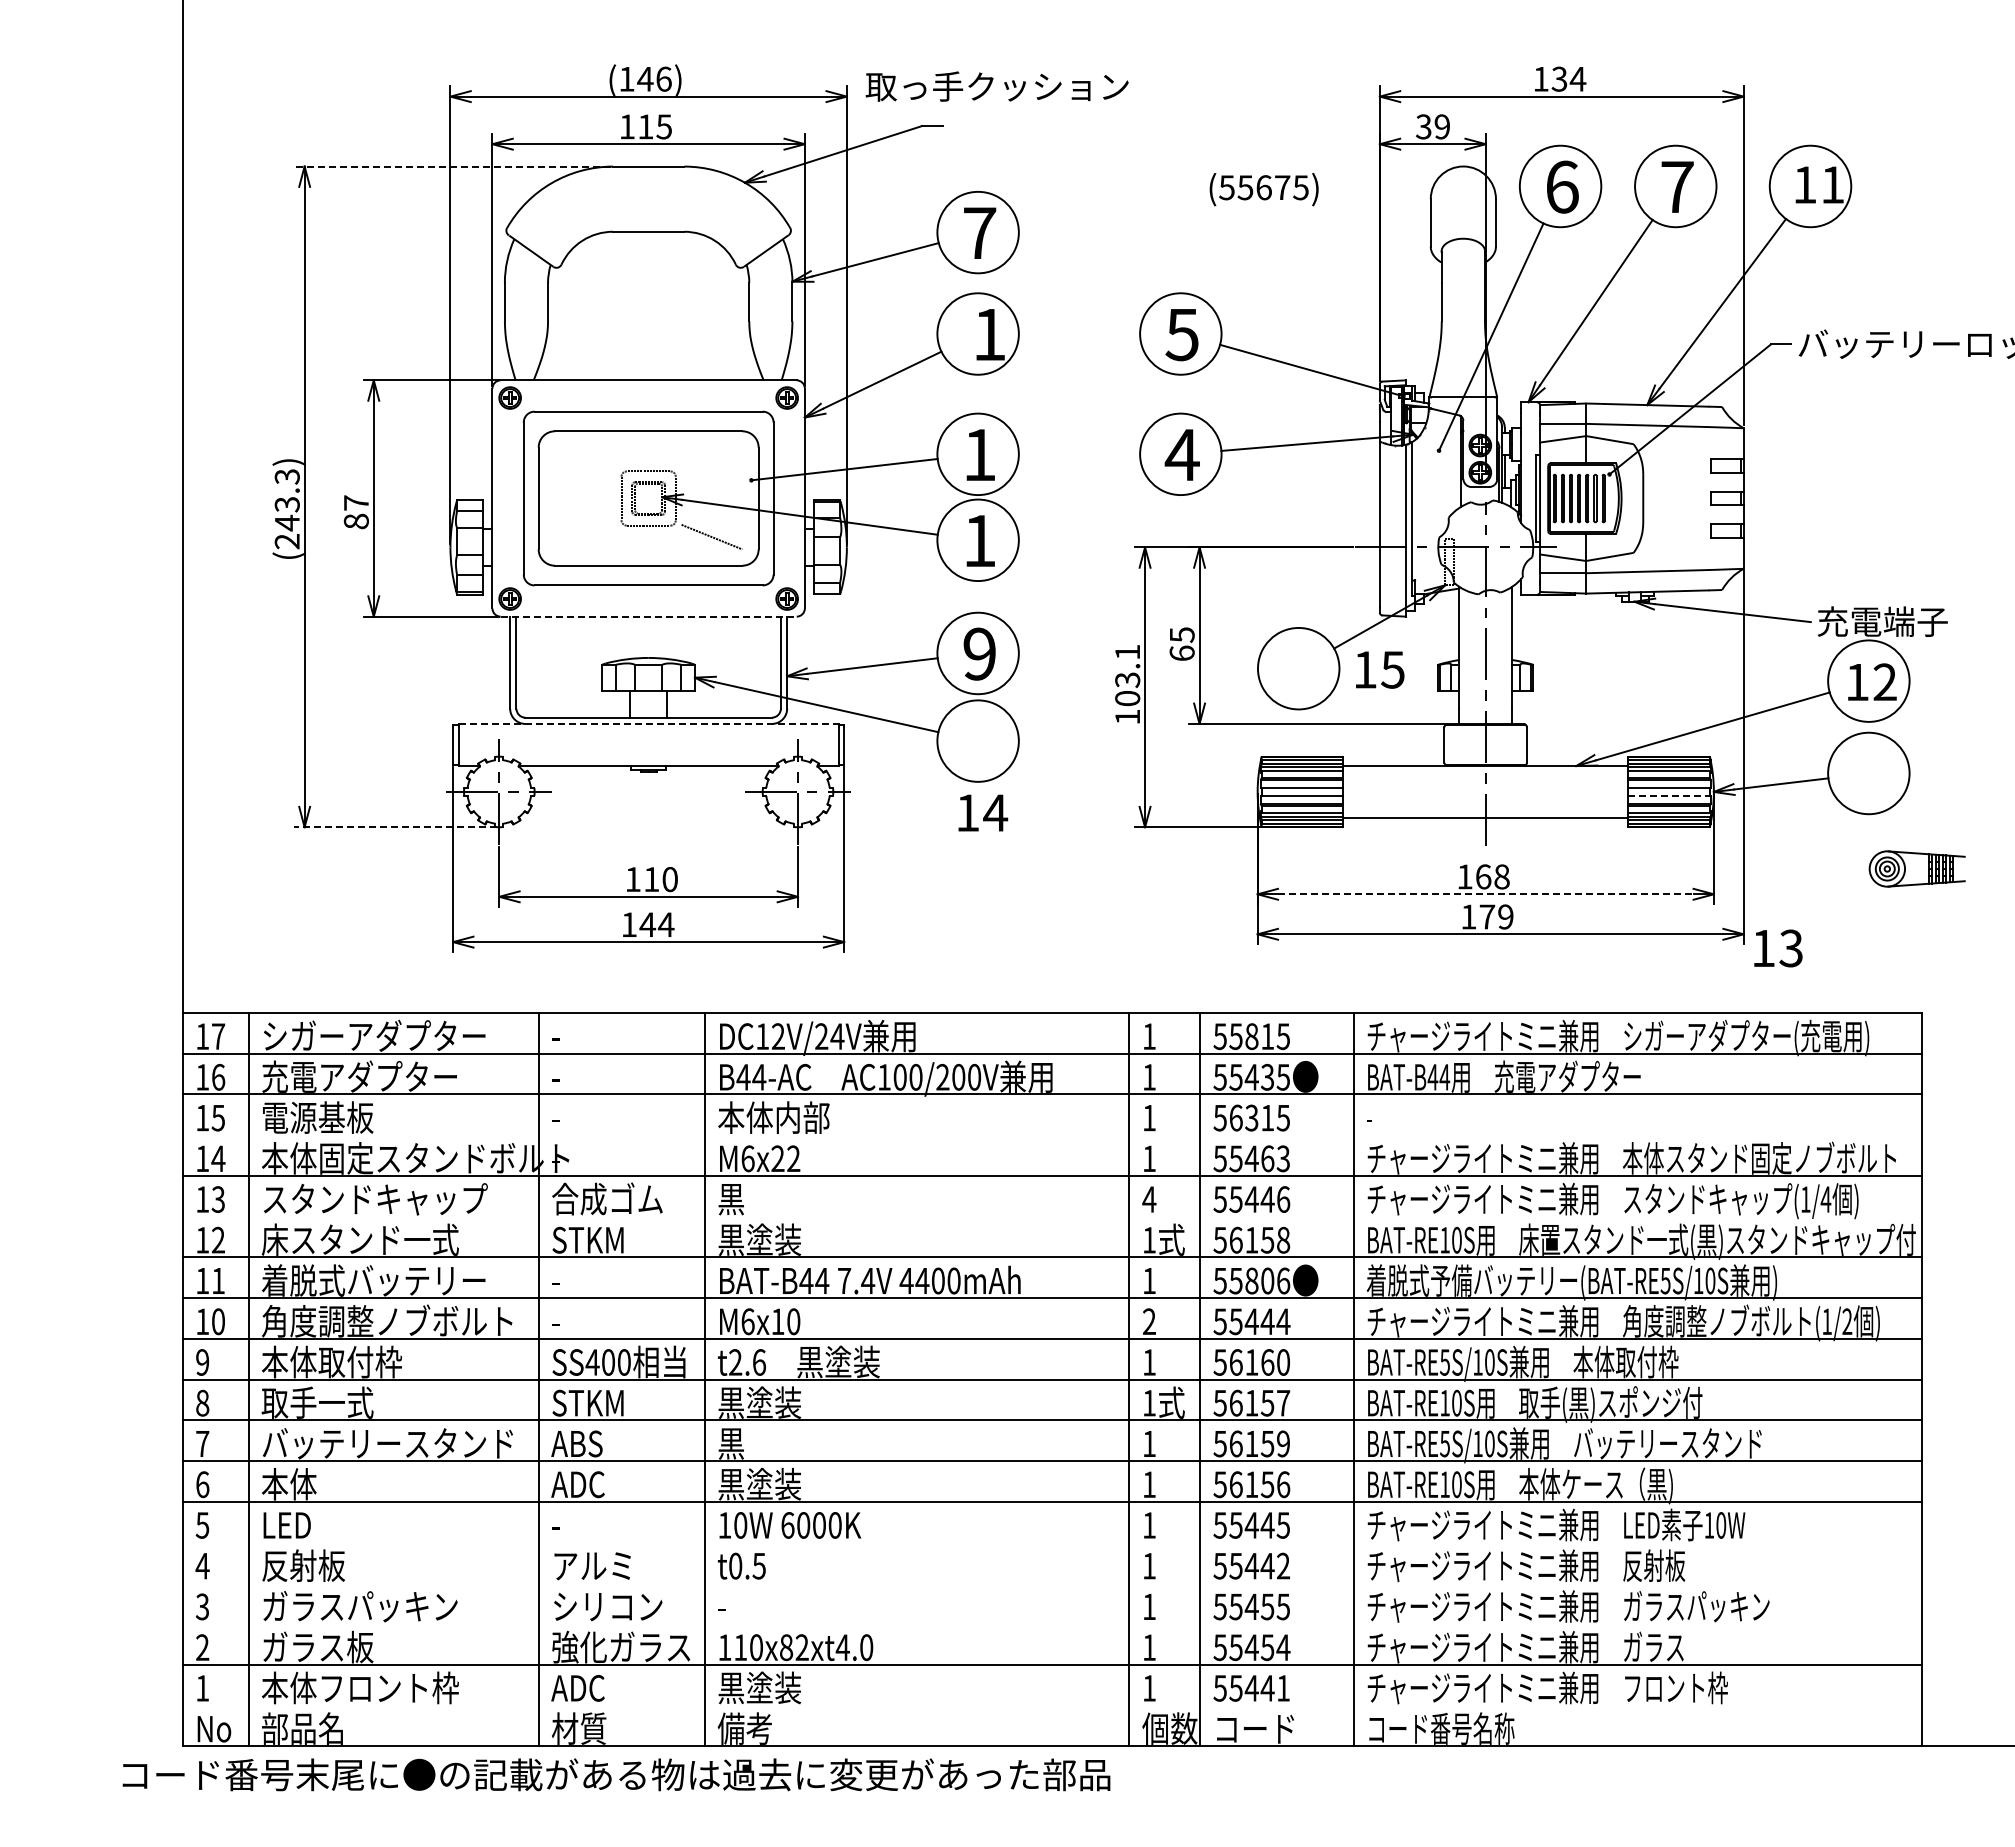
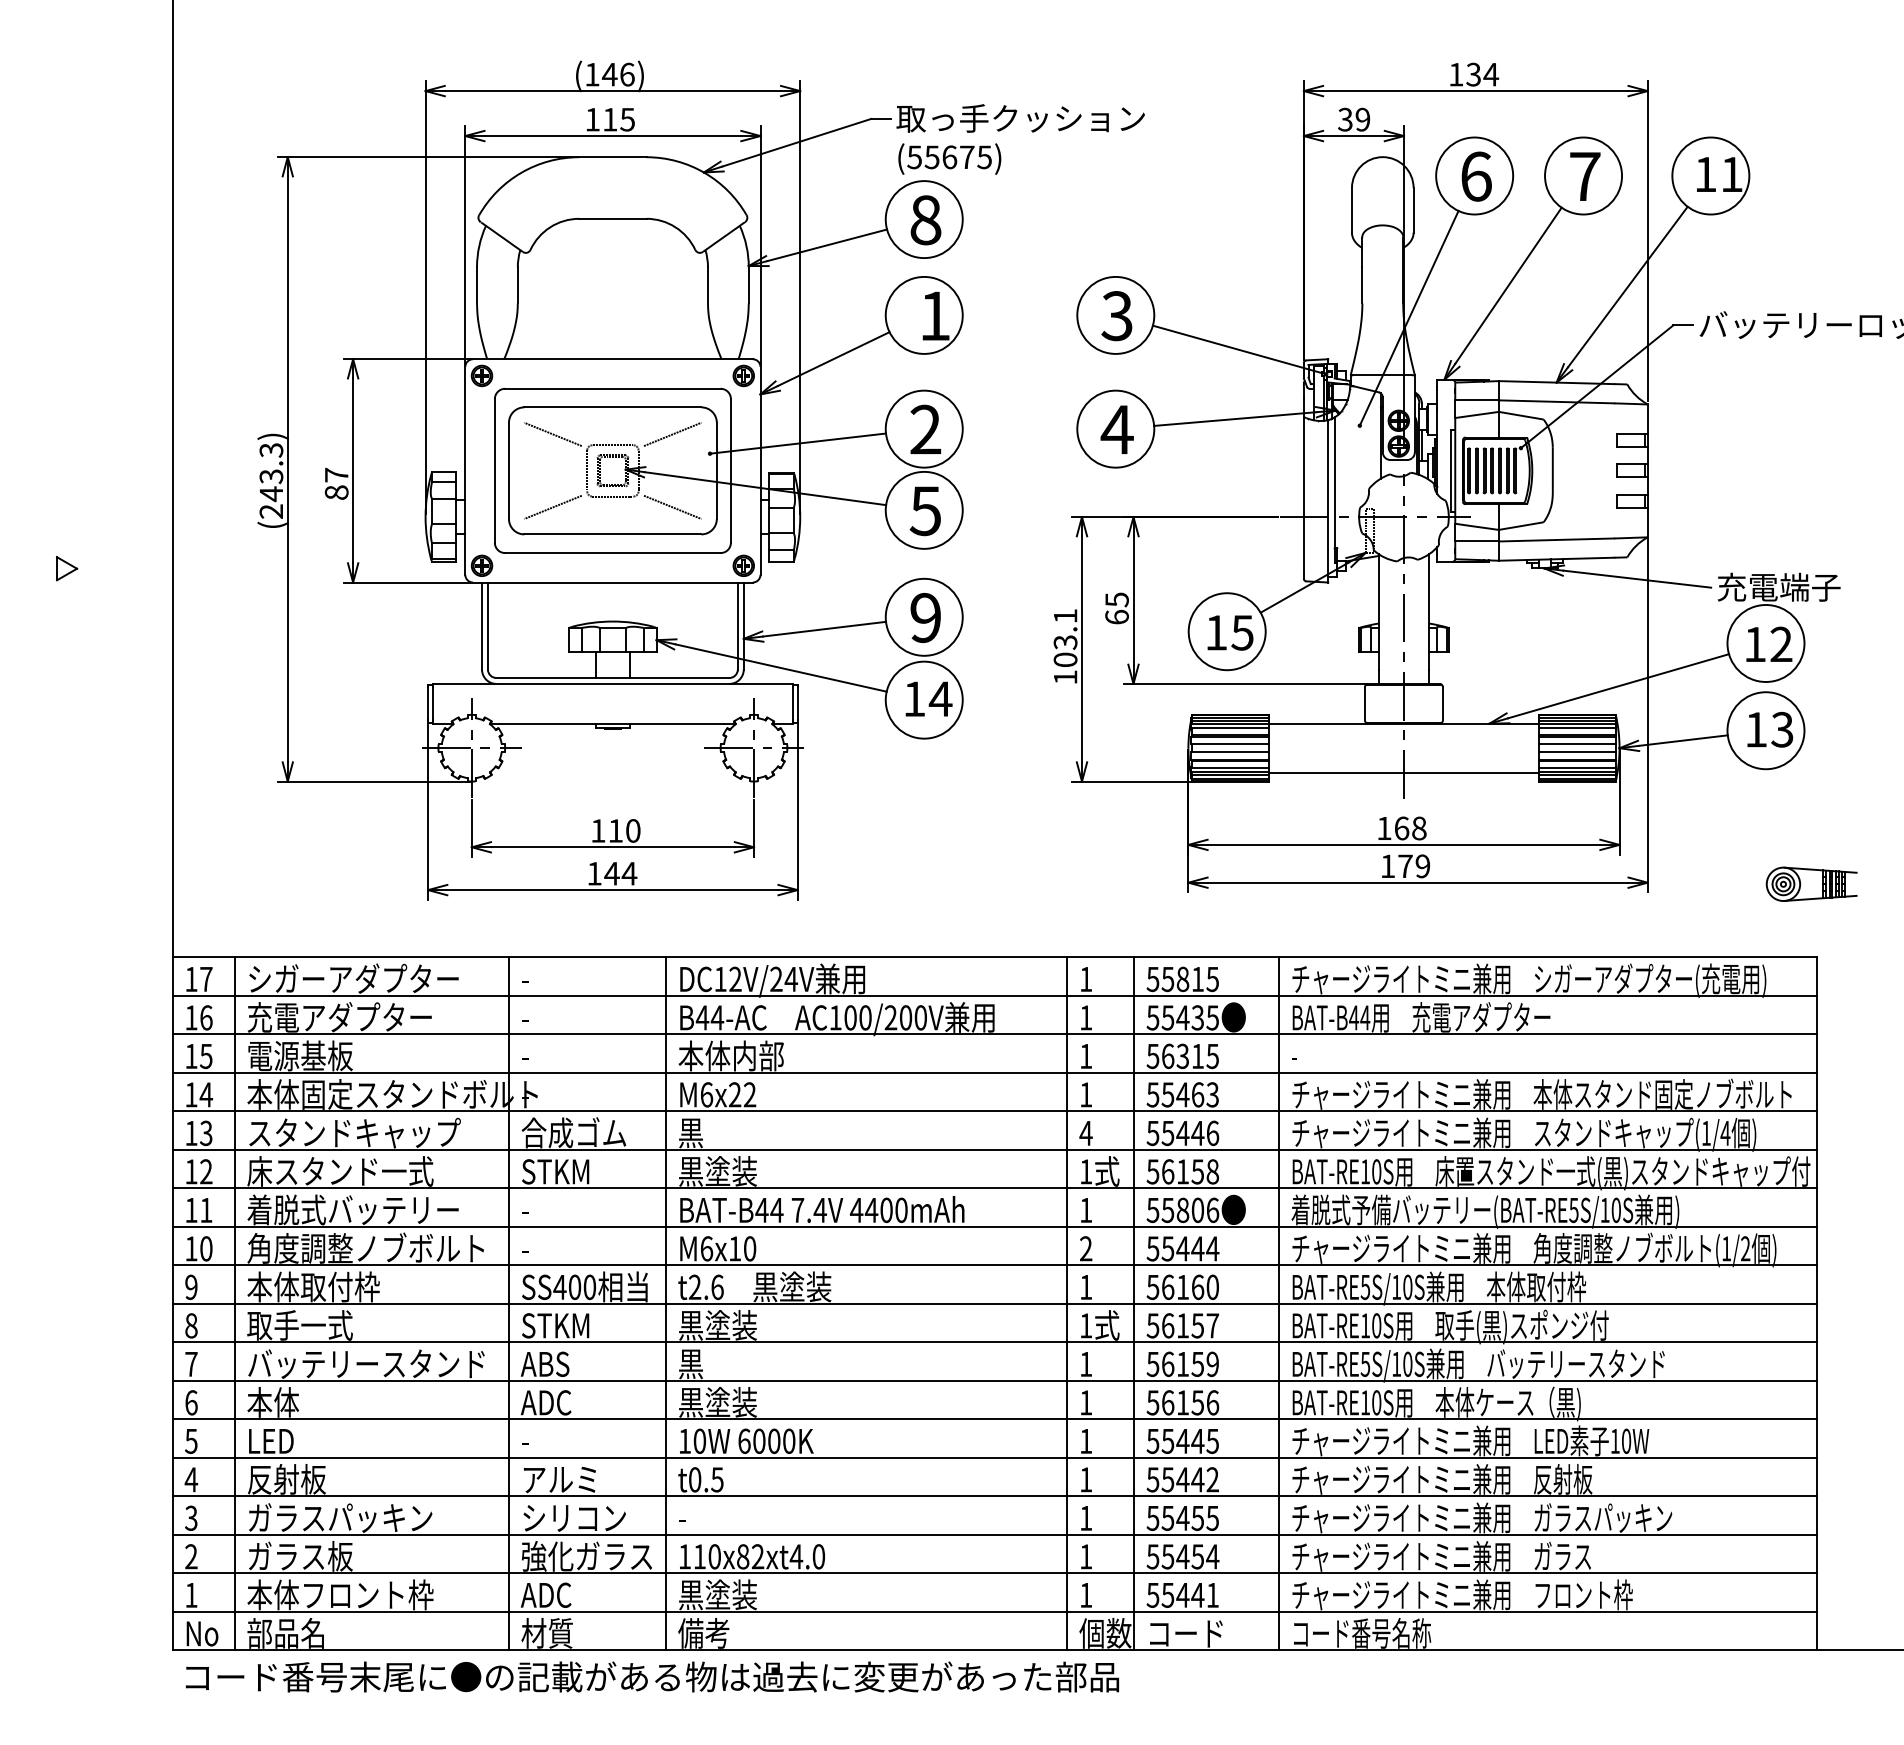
text: (996, 86) -> (1020, 118), moved
line: (452, 166) -> (427, 157), dashed -> solid
text: (1263, 189) -> (949, 159), moved
text: (979, 232) -> (925, 219), 7 -> 8
text: (1181, 334) -> (1116, 315), 5 -> 3
text: (979, 454) -> (925, 429), 1 -> 2
line: (584, 459) -> (552, 434), added
line: (711, 459) -> (672, 434), added
line: (584, 536) -> (552, 506), added
text: (978, 541) -> (924, 511), 1 -> 5
part: (70, 601) -> (66, 568), added
line: (649, 616) -> (613, 582), dashed -> solid
text: (1380, 669) -> (1230, 632), moved
line: (649, 723) -> (613, 683), dashed -> solid
line: (1669, 796) -> (1577, 752), dashed -> solid
text: (983, 812) -> (929, 698), moved
line: (395, 827) -> (373, 781), dashed -> solid
part: (1916, 868) -> (1811, 883), moved
line: (1485, 894) -> (1403, 845), dashed -> solid
text: (1778, 948) -> (1770, 729), moved
line: (1052, 1135) -> (994, 1072), added
line: (1052, 1216) -> (994, 1149), added
line: (1052, 1542) -> (994, 1457), added
line: (1052, 1583) -> (994, 1496), added
line: (1052, 1624) -> (994, 1534), added
line: (1052, 1705) -> (994, 1611), added
text: (616, 1774) -> (652, 1676), moved

